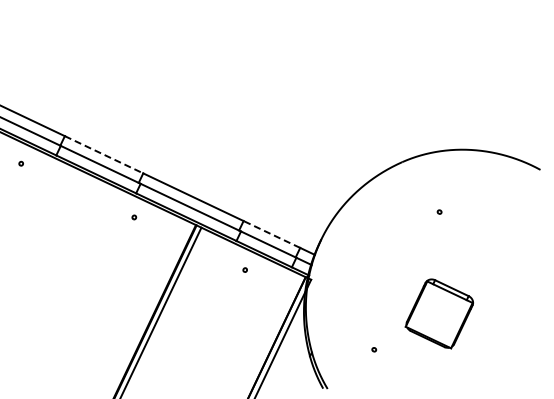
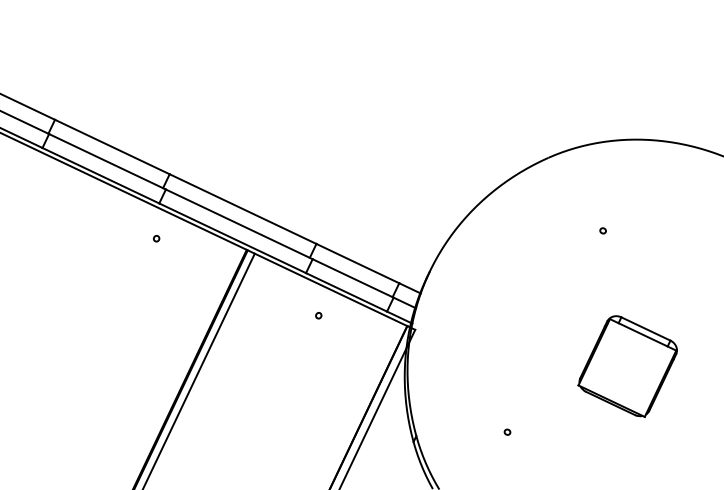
line: (104, 154) -> (112, 146), dashed -> solid
line: (271, 234) -> (357, 263), dashed -> solid
part: (438, 313) -> (626, 366), moved

